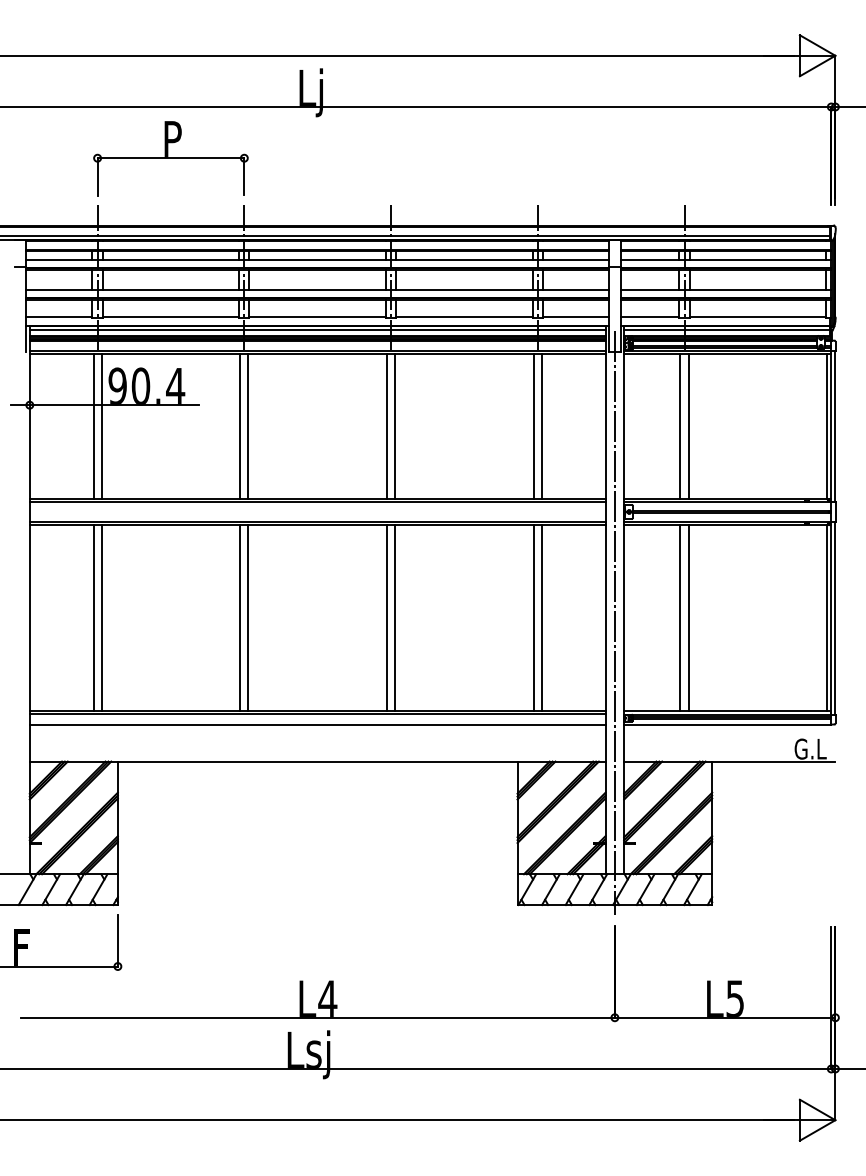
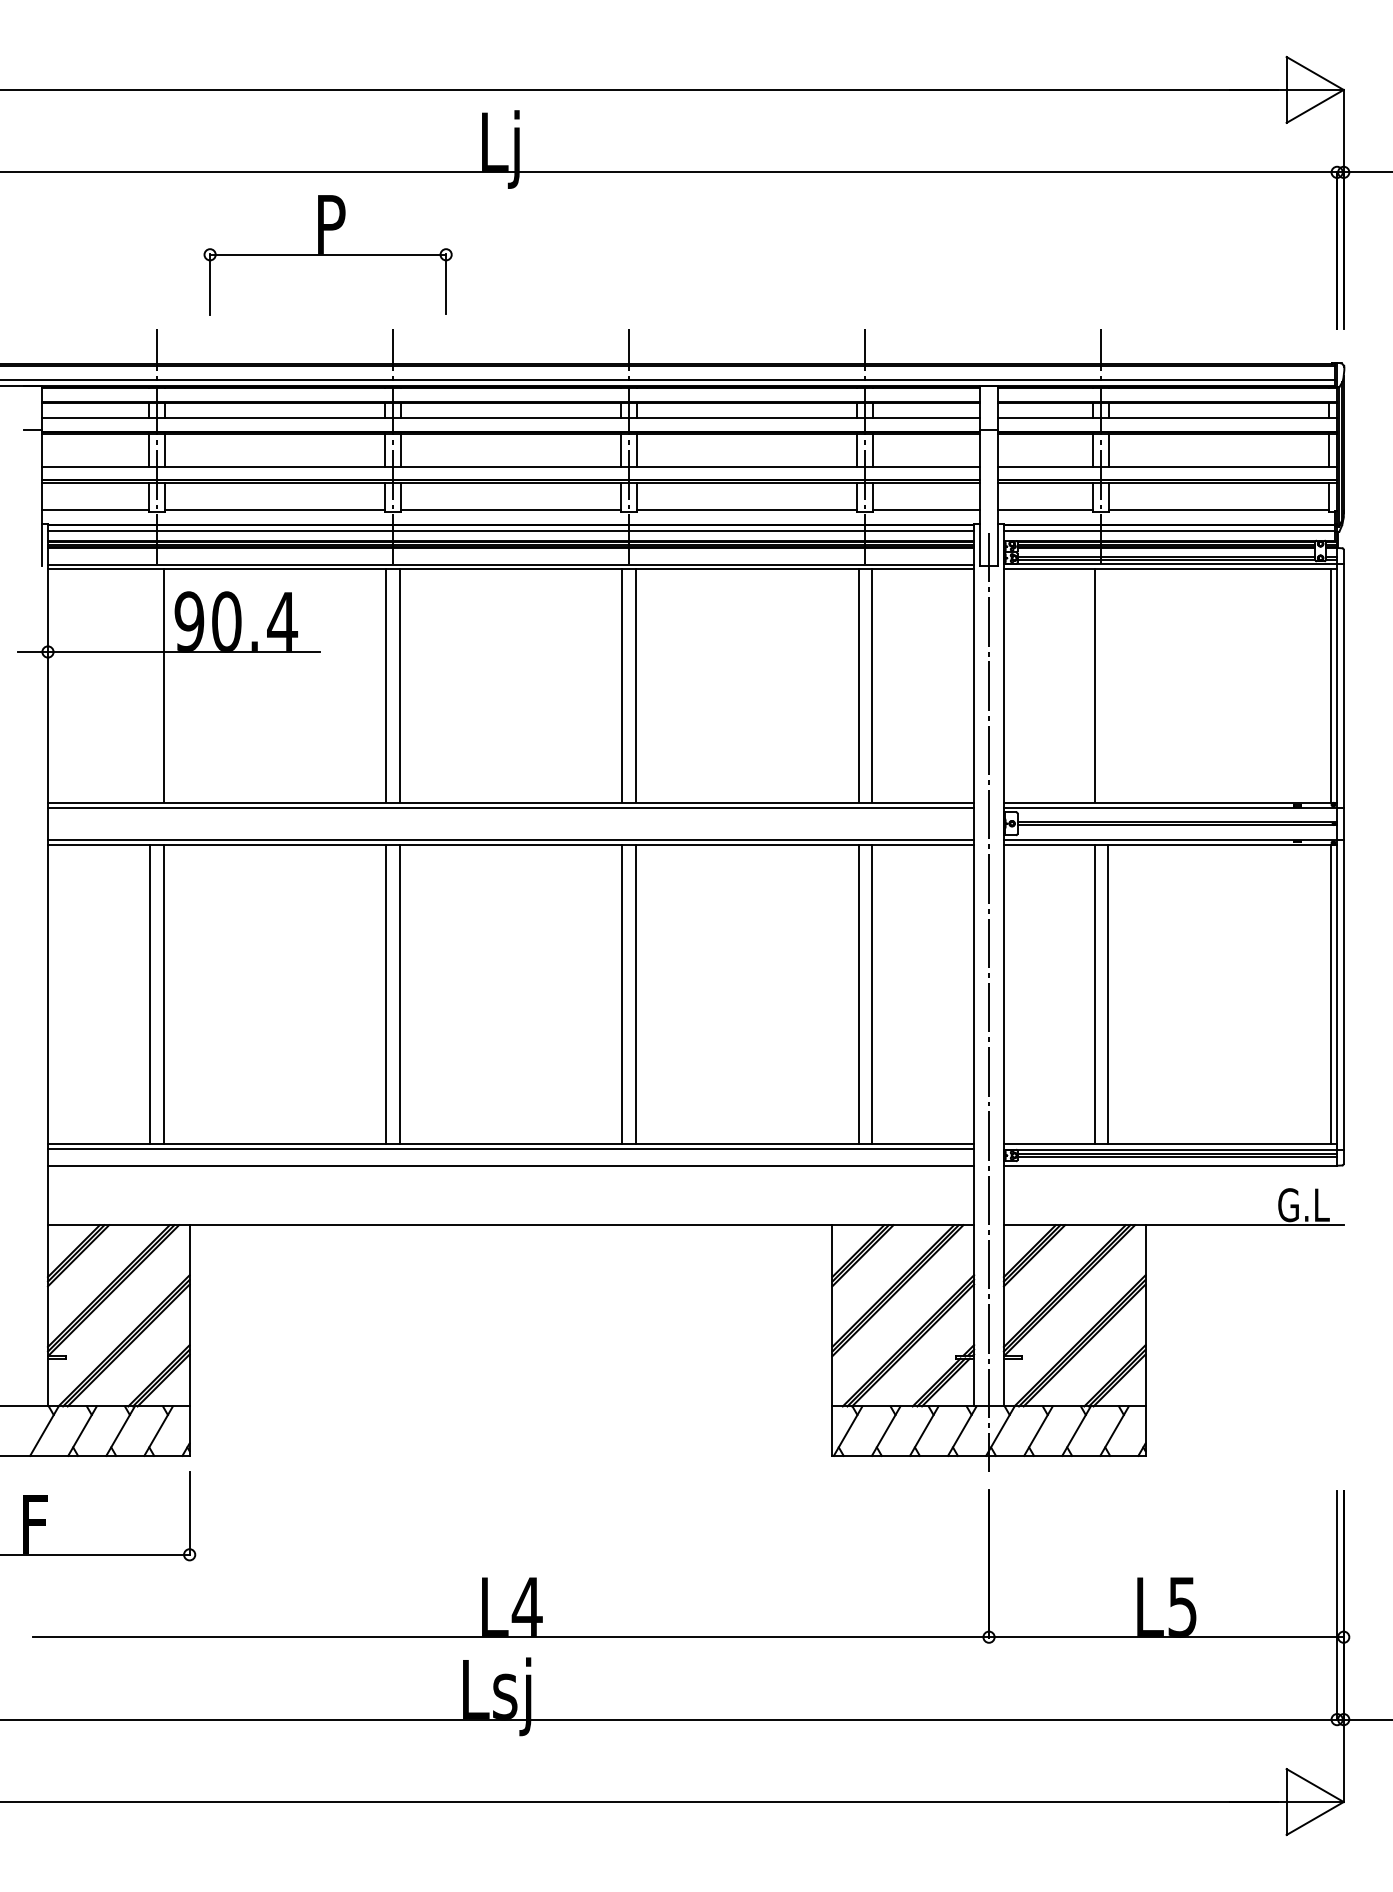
part: (170, 158) -> (327, 255), moved
line: (93, 425) -> (150, 684), removed
line: (688, 425) -> (1107, 684), removed

